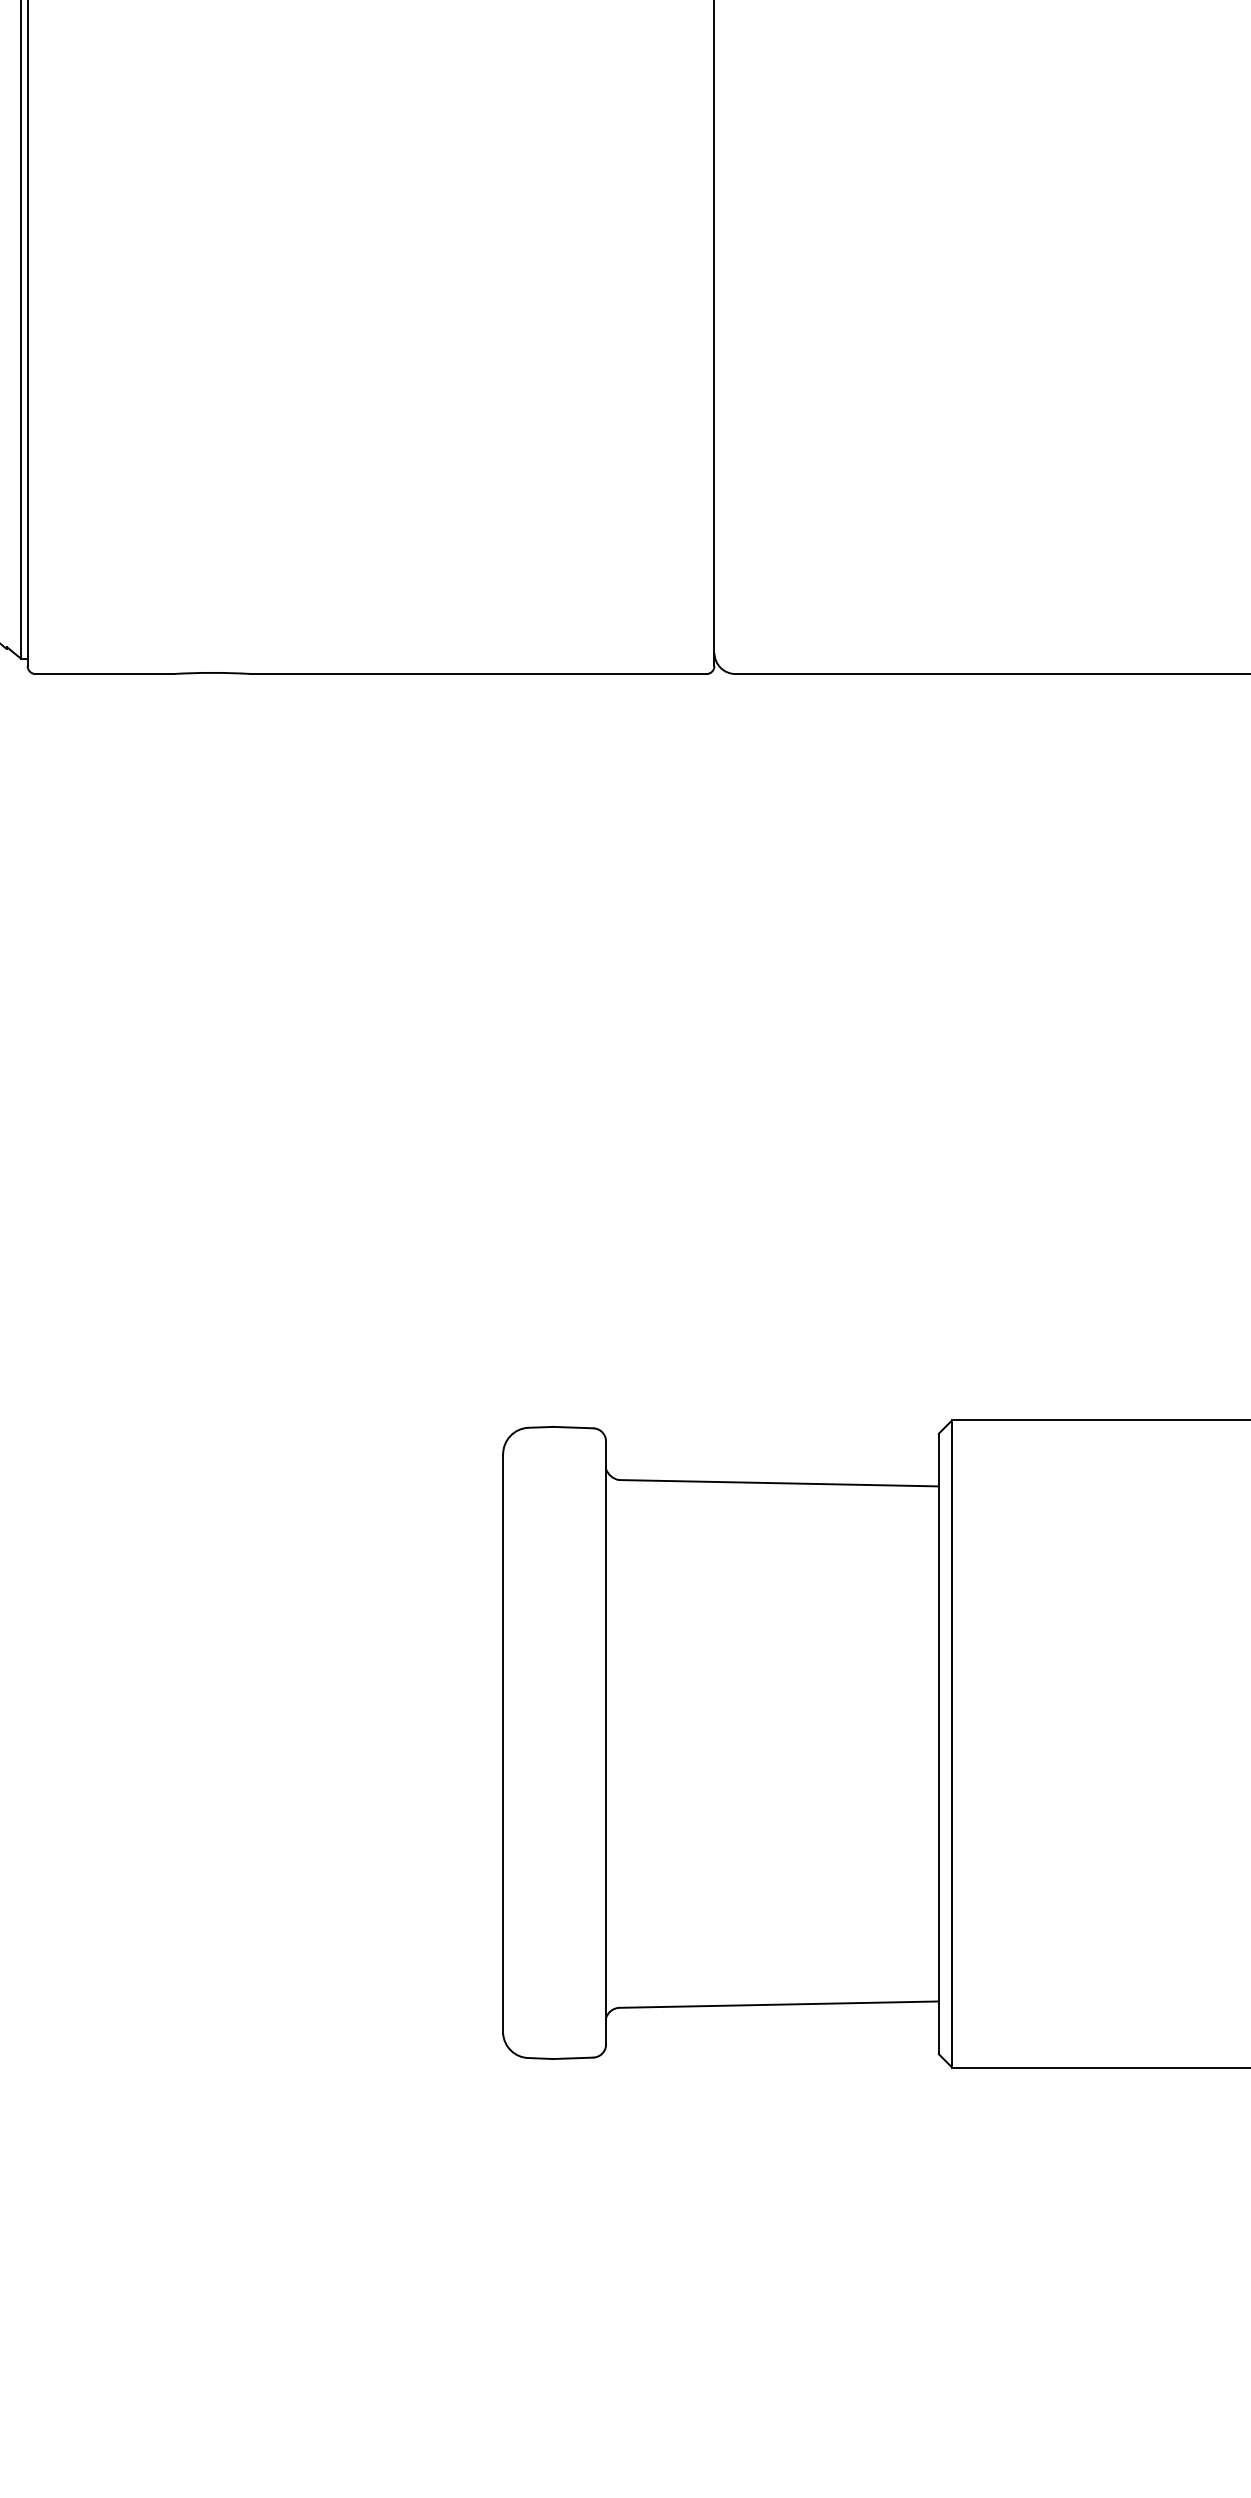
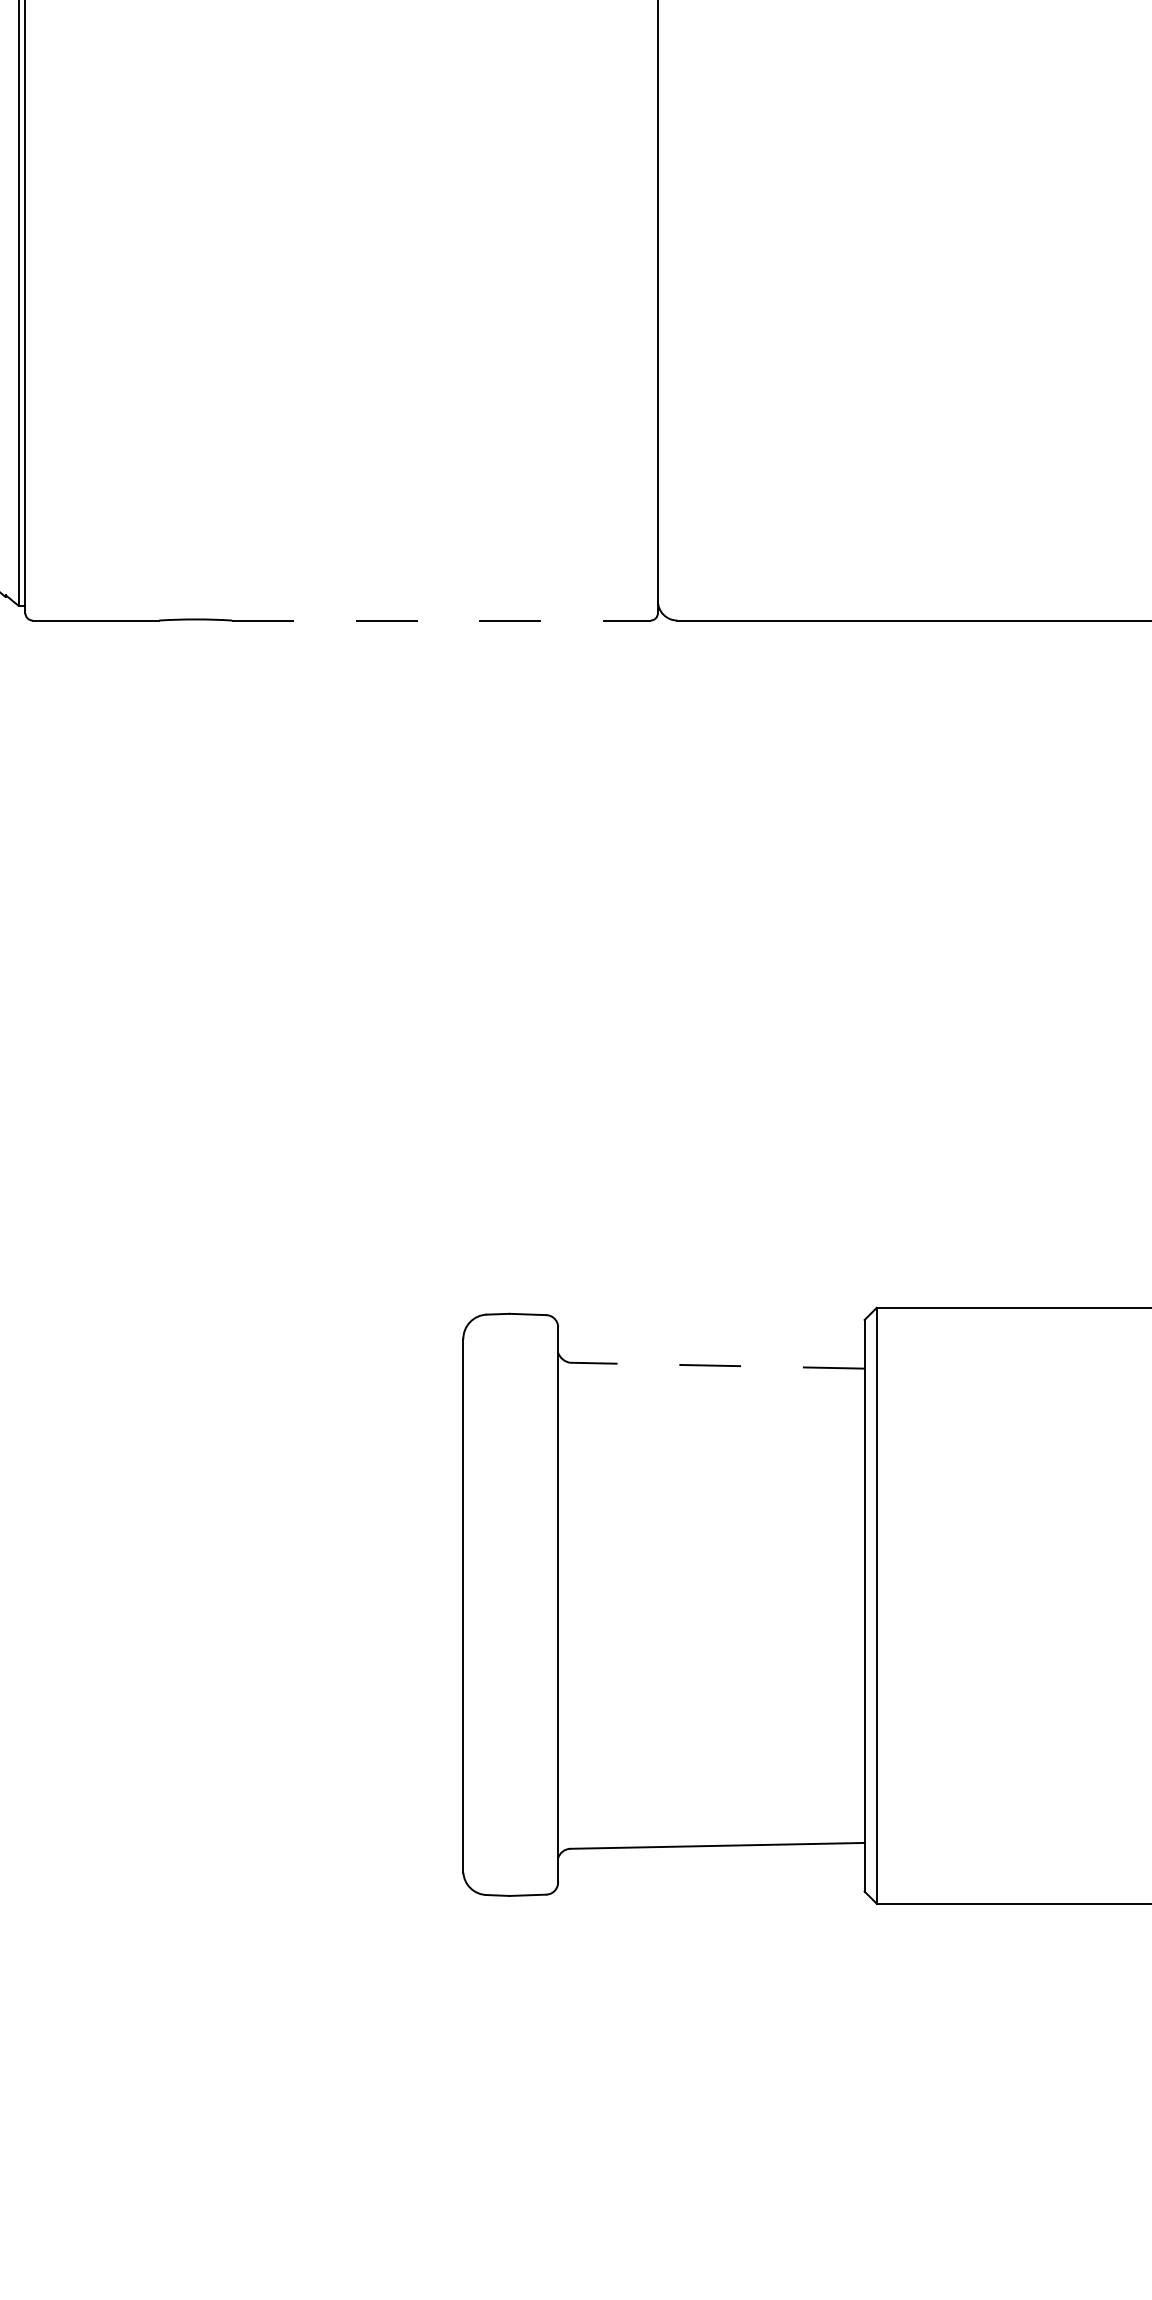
line: (479, 674) -> (441, 620), solid -> dashed
line: (779, 1483) -> (717, 1365), solid -> dashed

